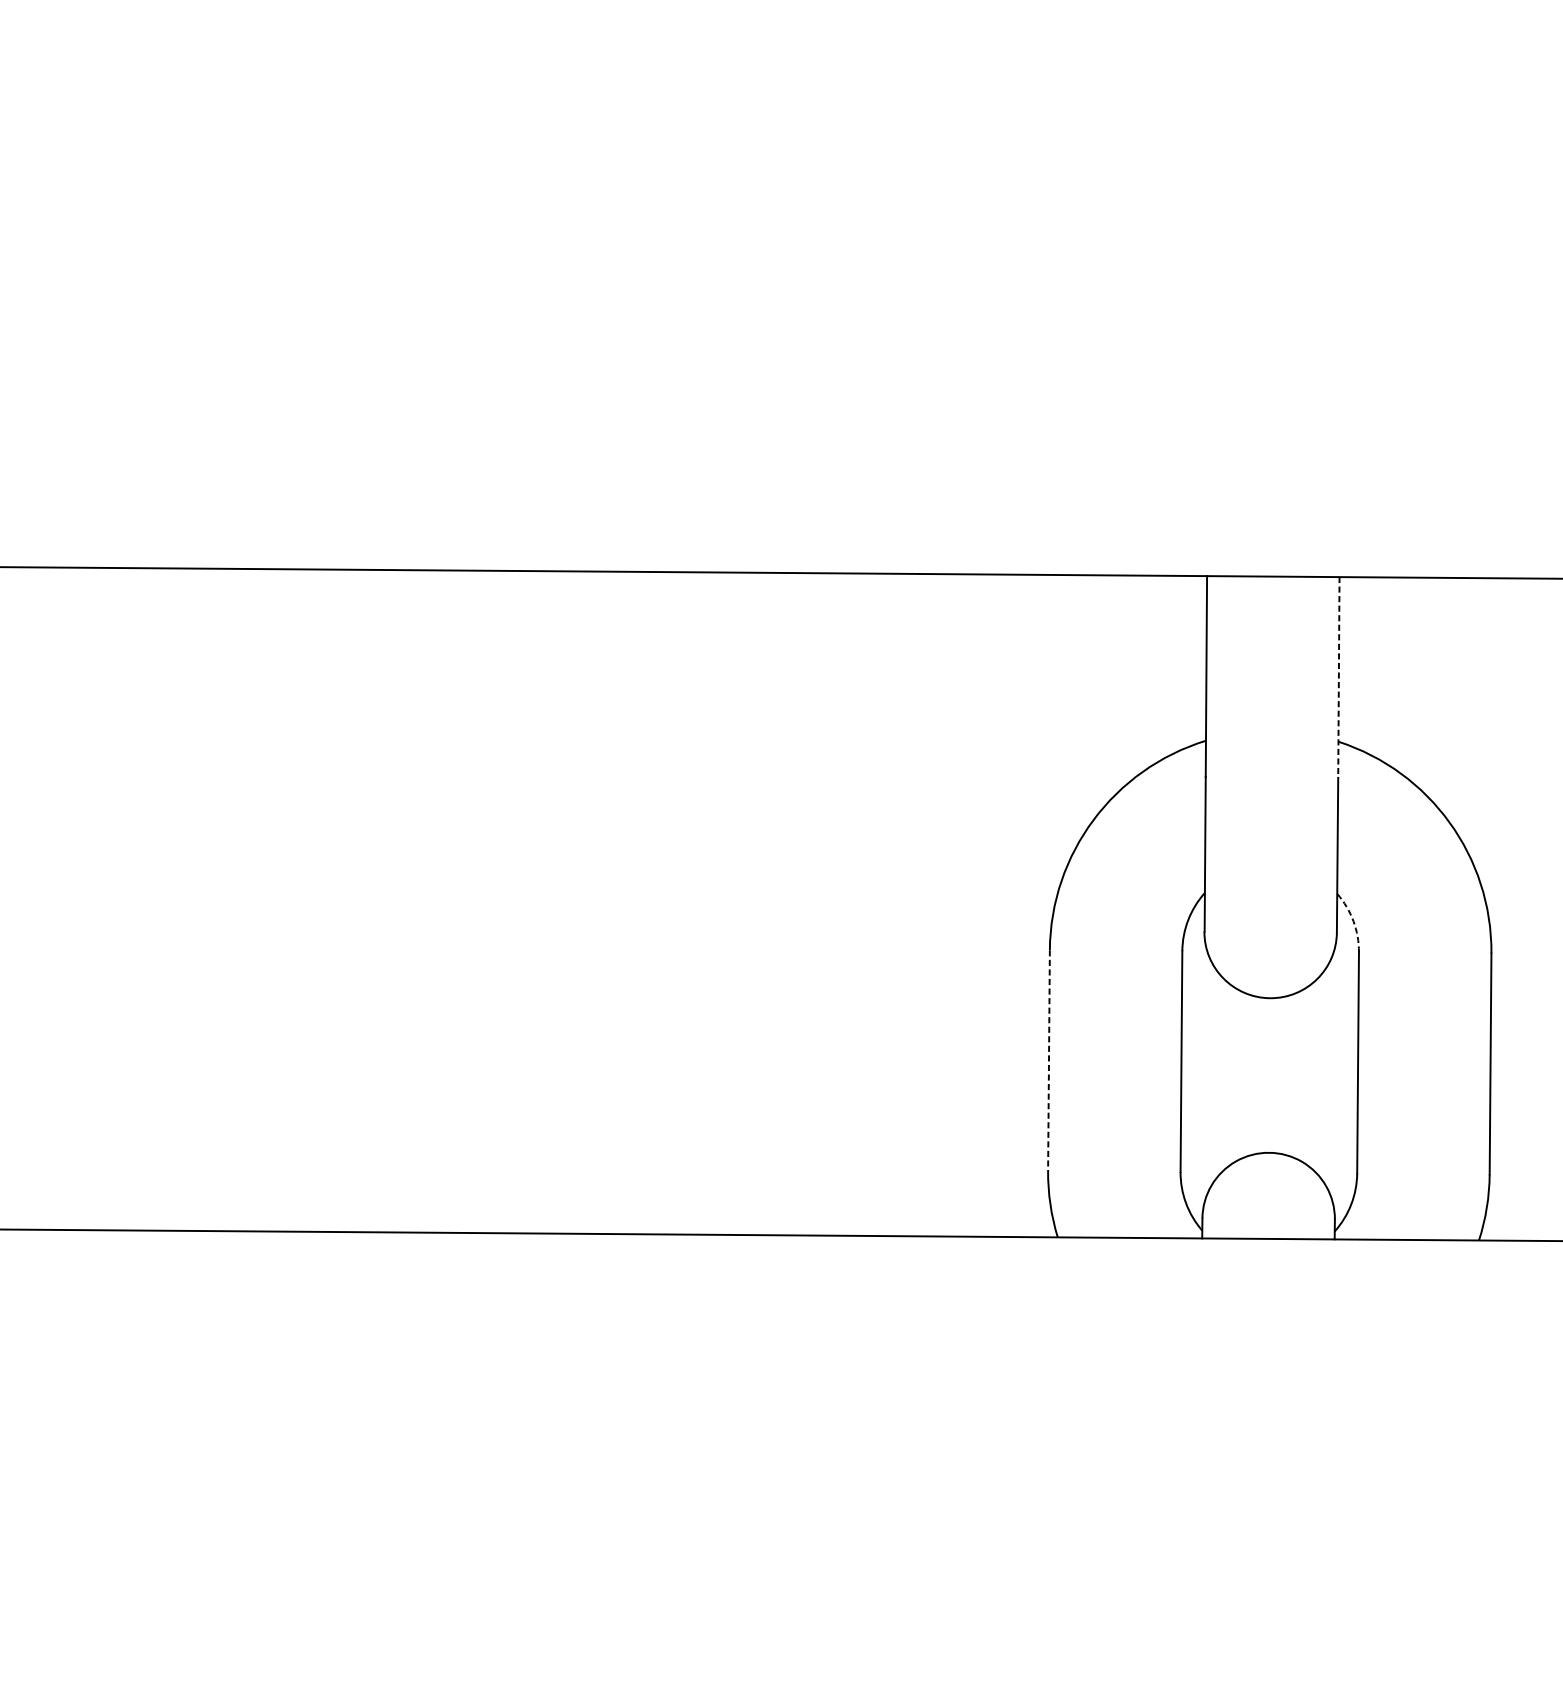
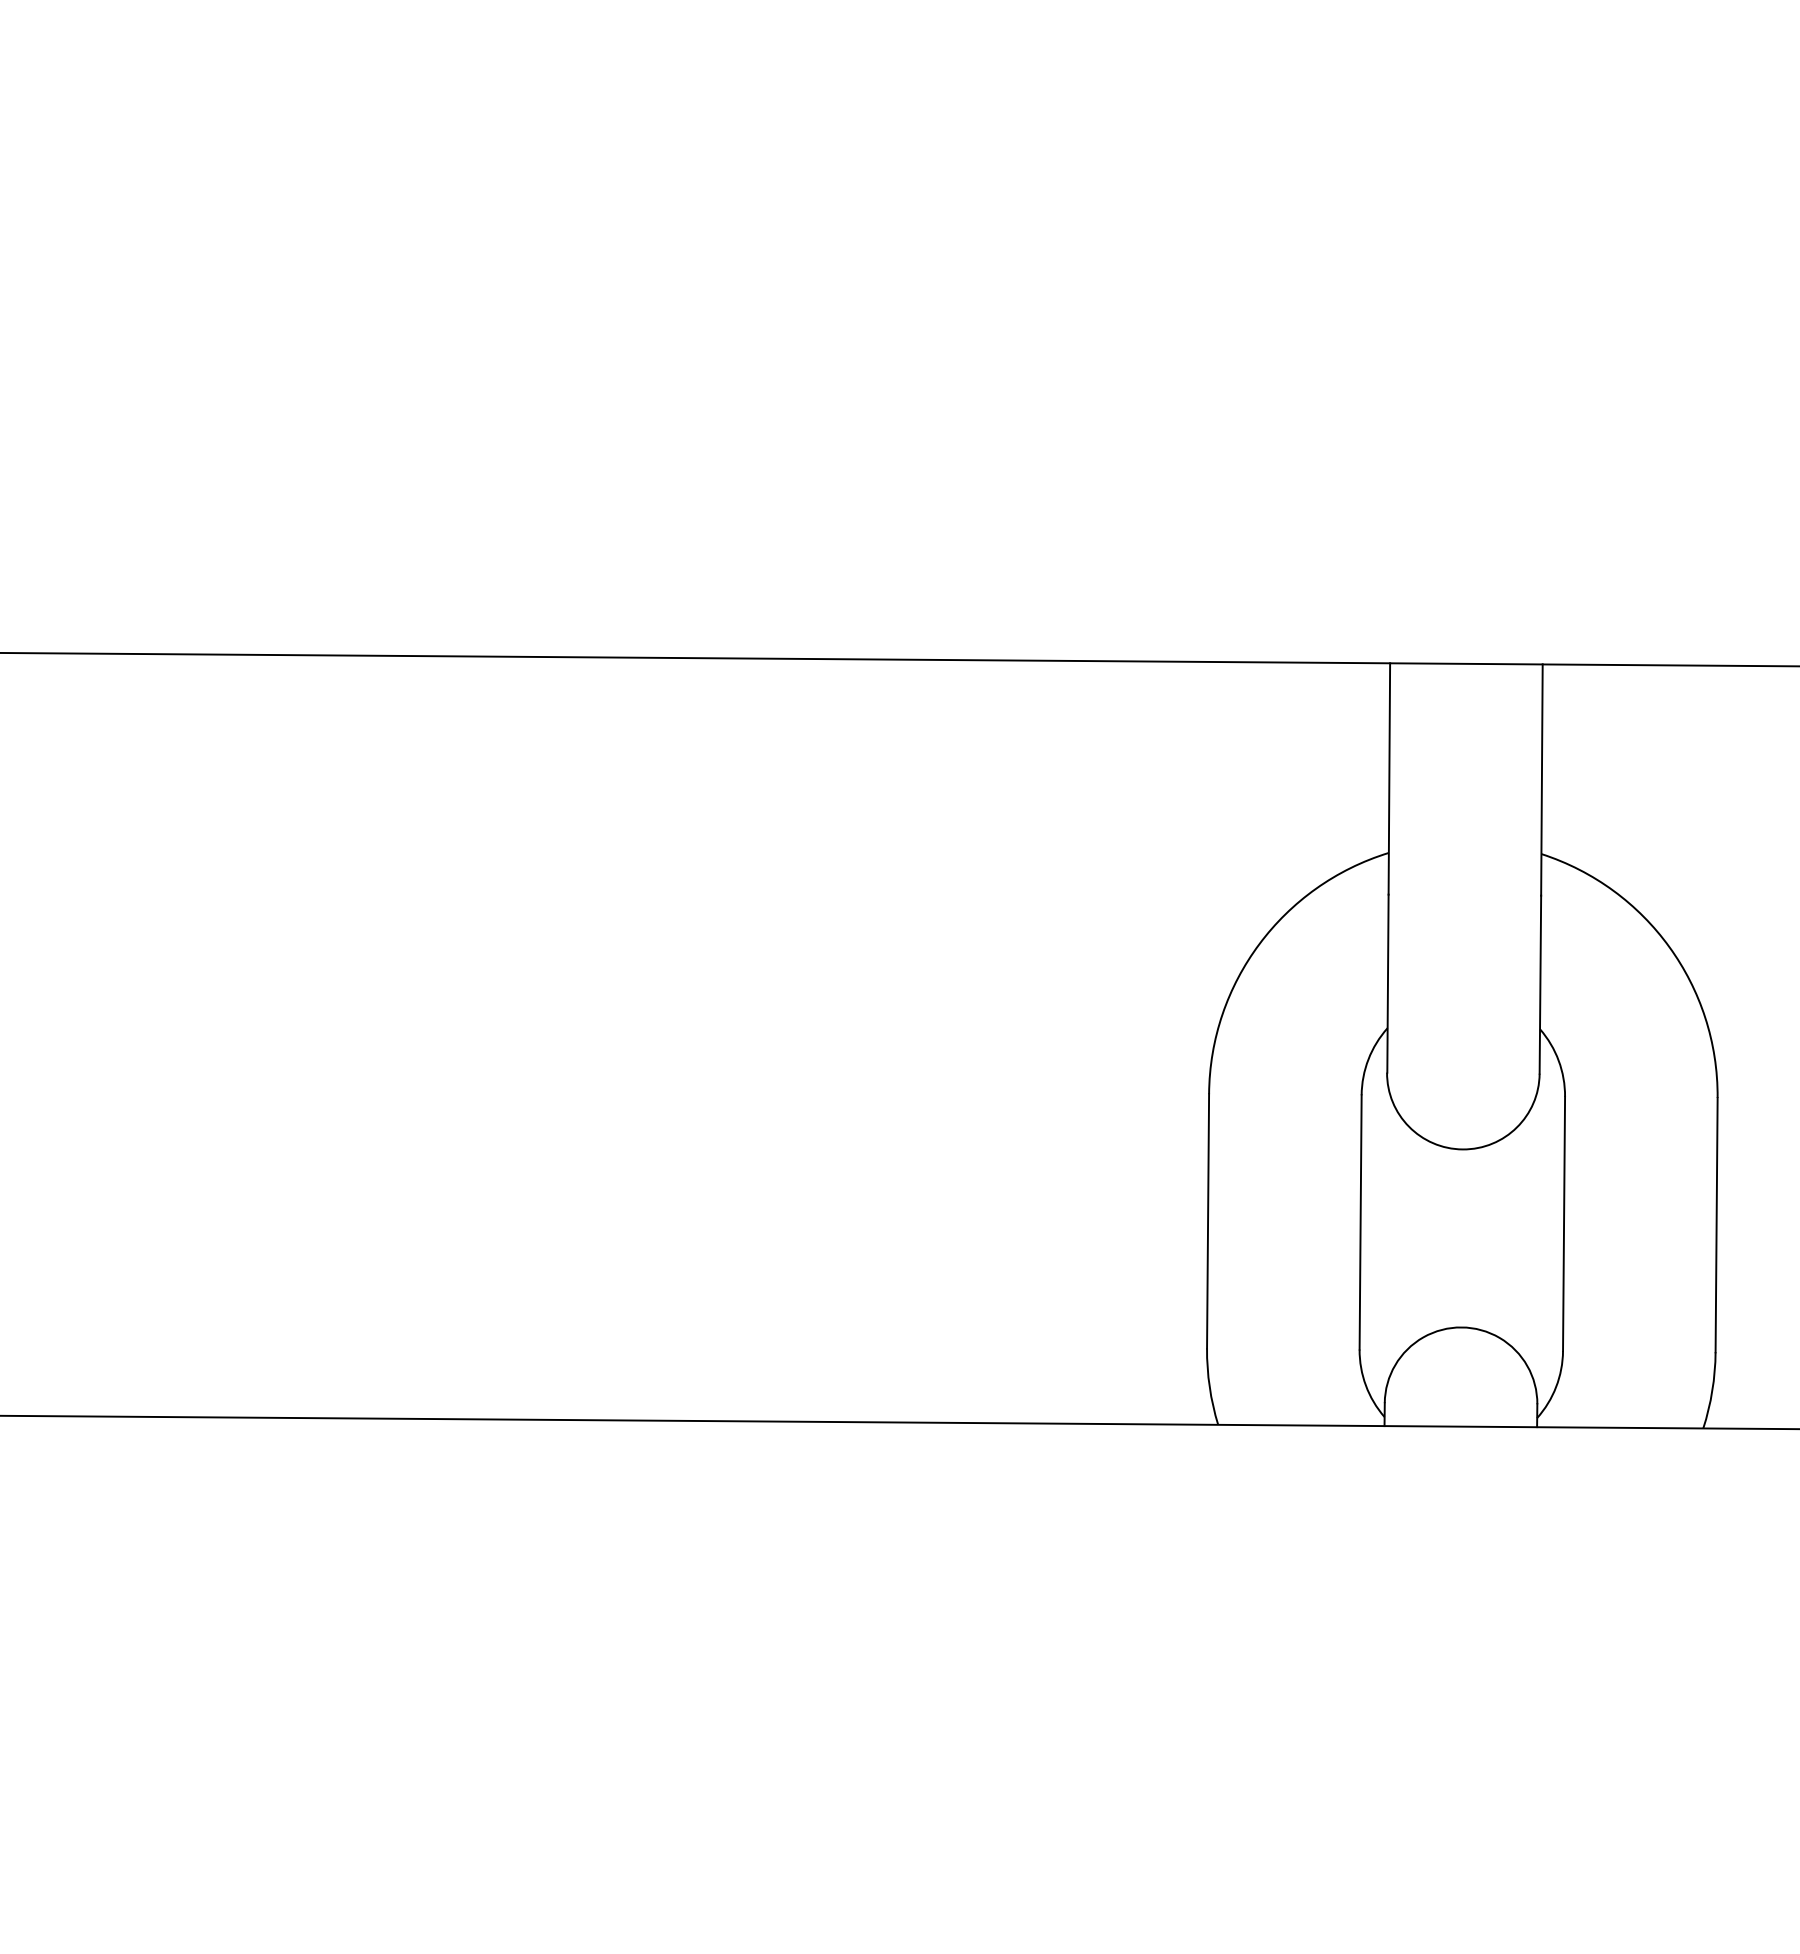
line: (1338, 677) -> (1541, 779), dashed -> solid
arc: (1353, 921) -> (1558, 1060), dashed -> solid
line: (1049, 1060) -> (1208, 1221), dashed -> solid

